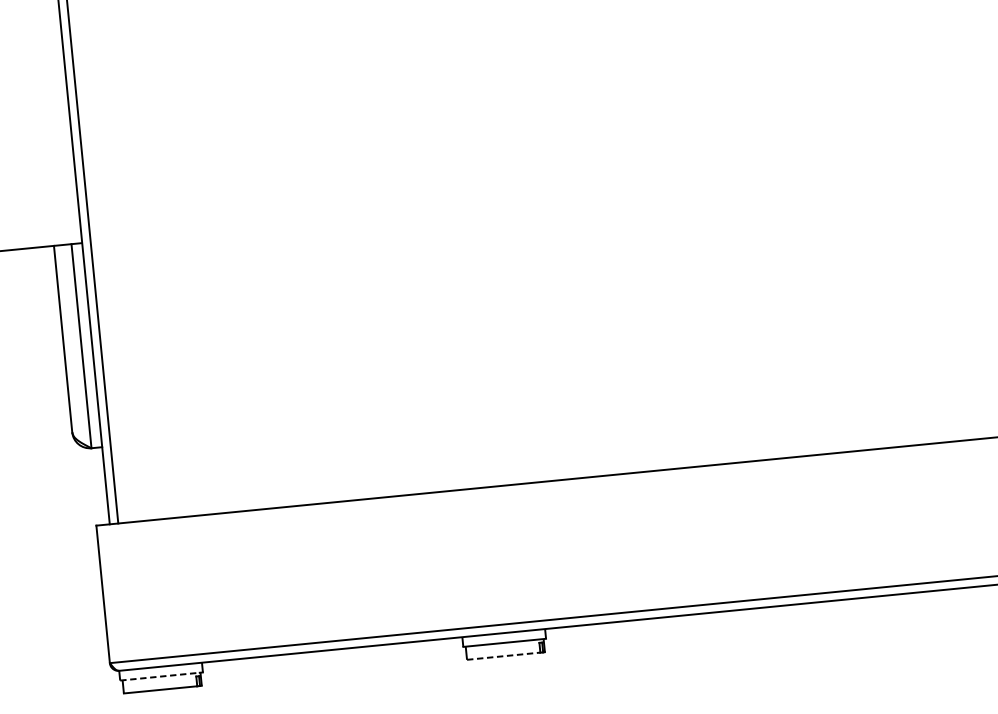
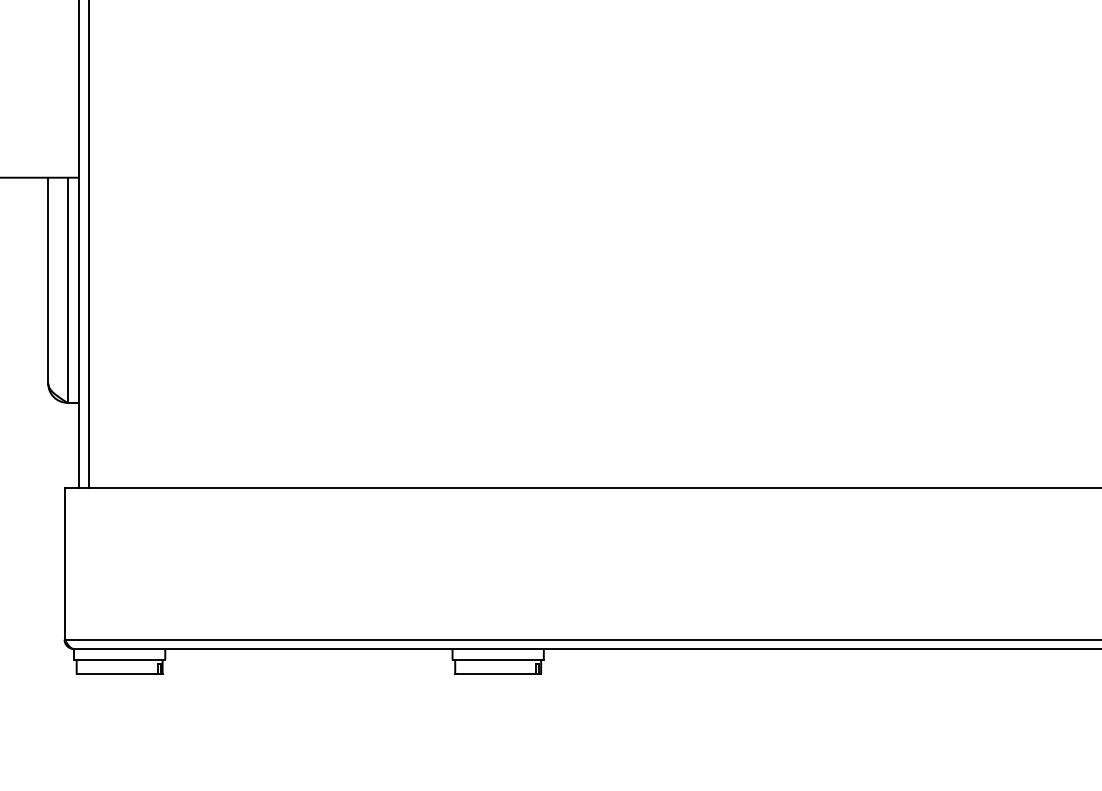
line: (504, 656) -> (496, 674), dashed -> solid
line: (159, 676) -> (117, 659), dashed -> solid

